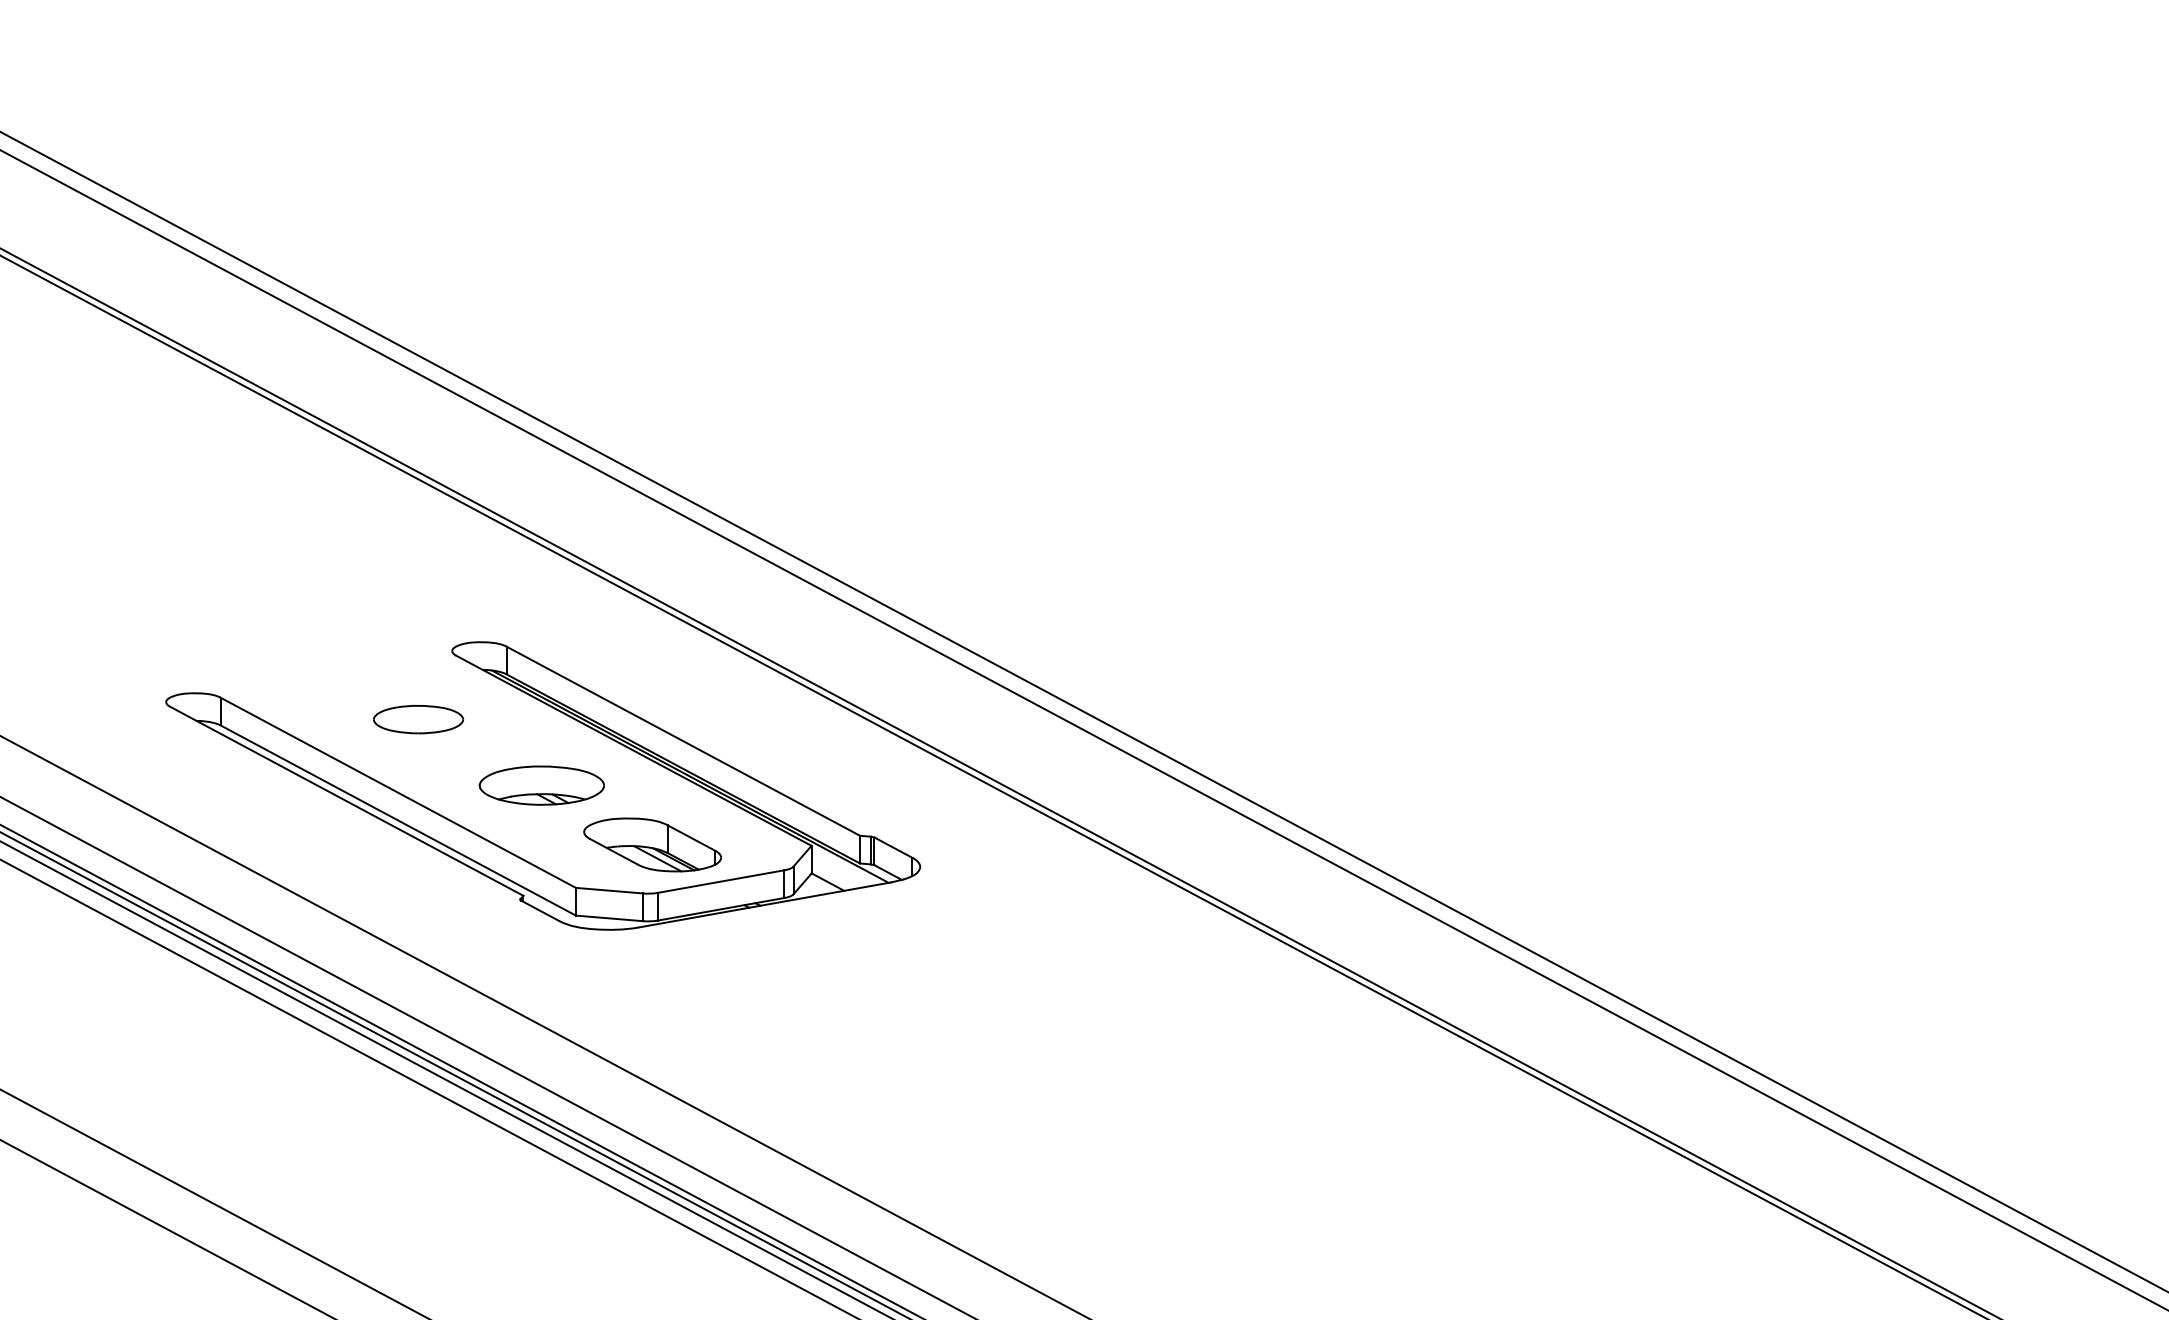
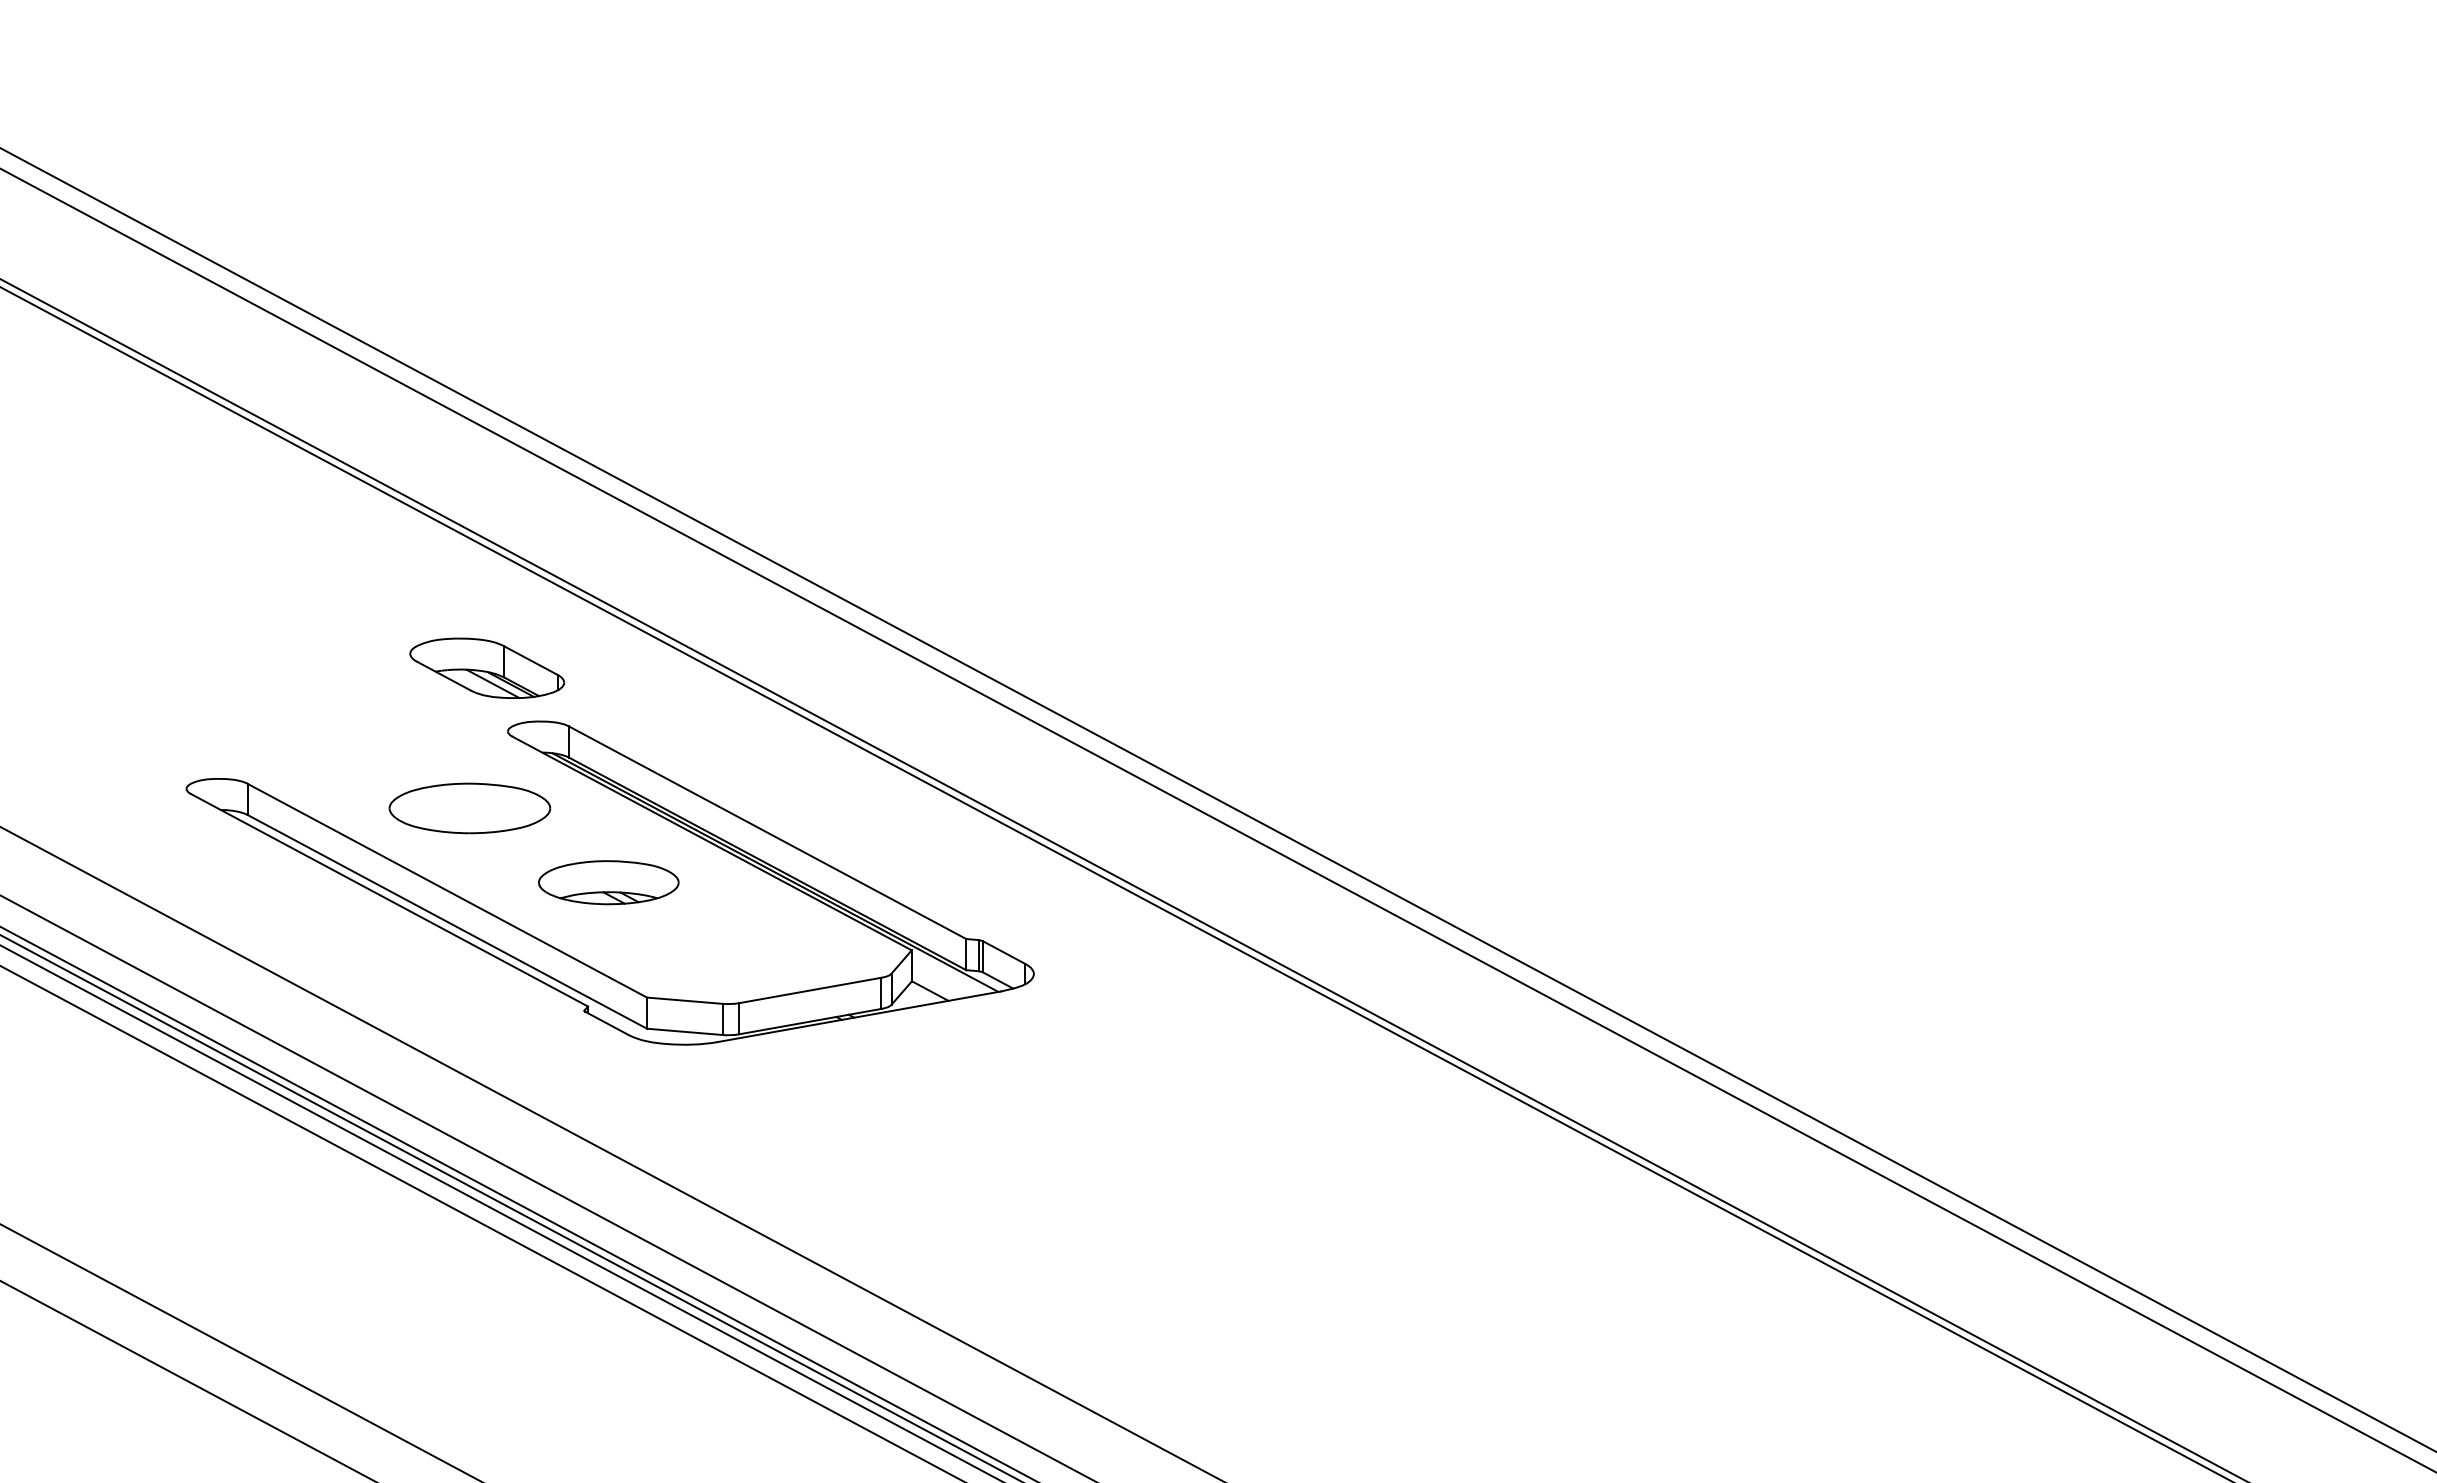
part: (418, 719) -> (470, 808), size x1.6
part: (652, 844) -> (487, 667), moved

